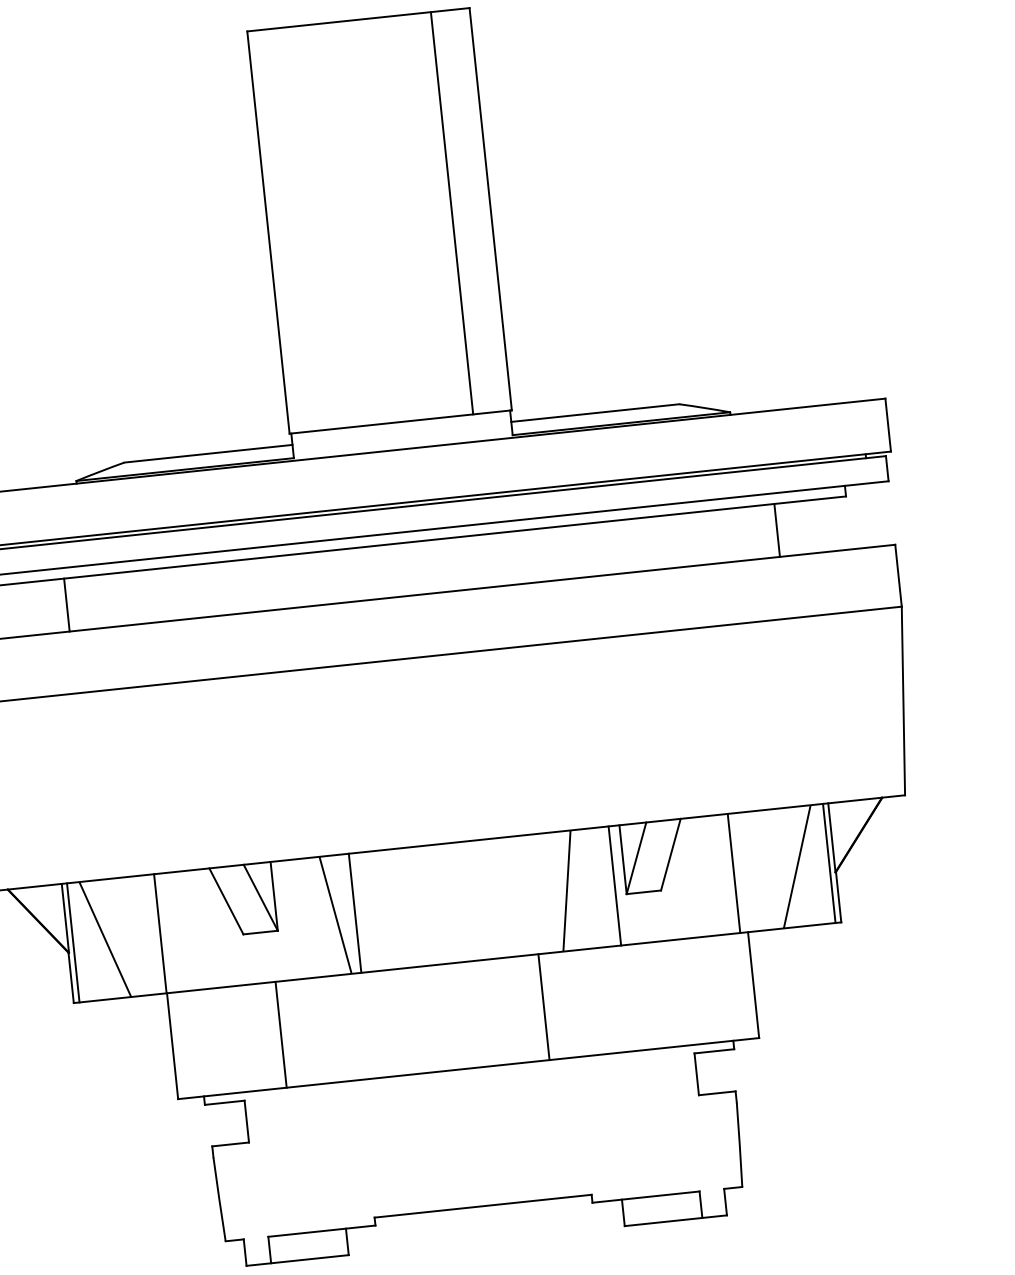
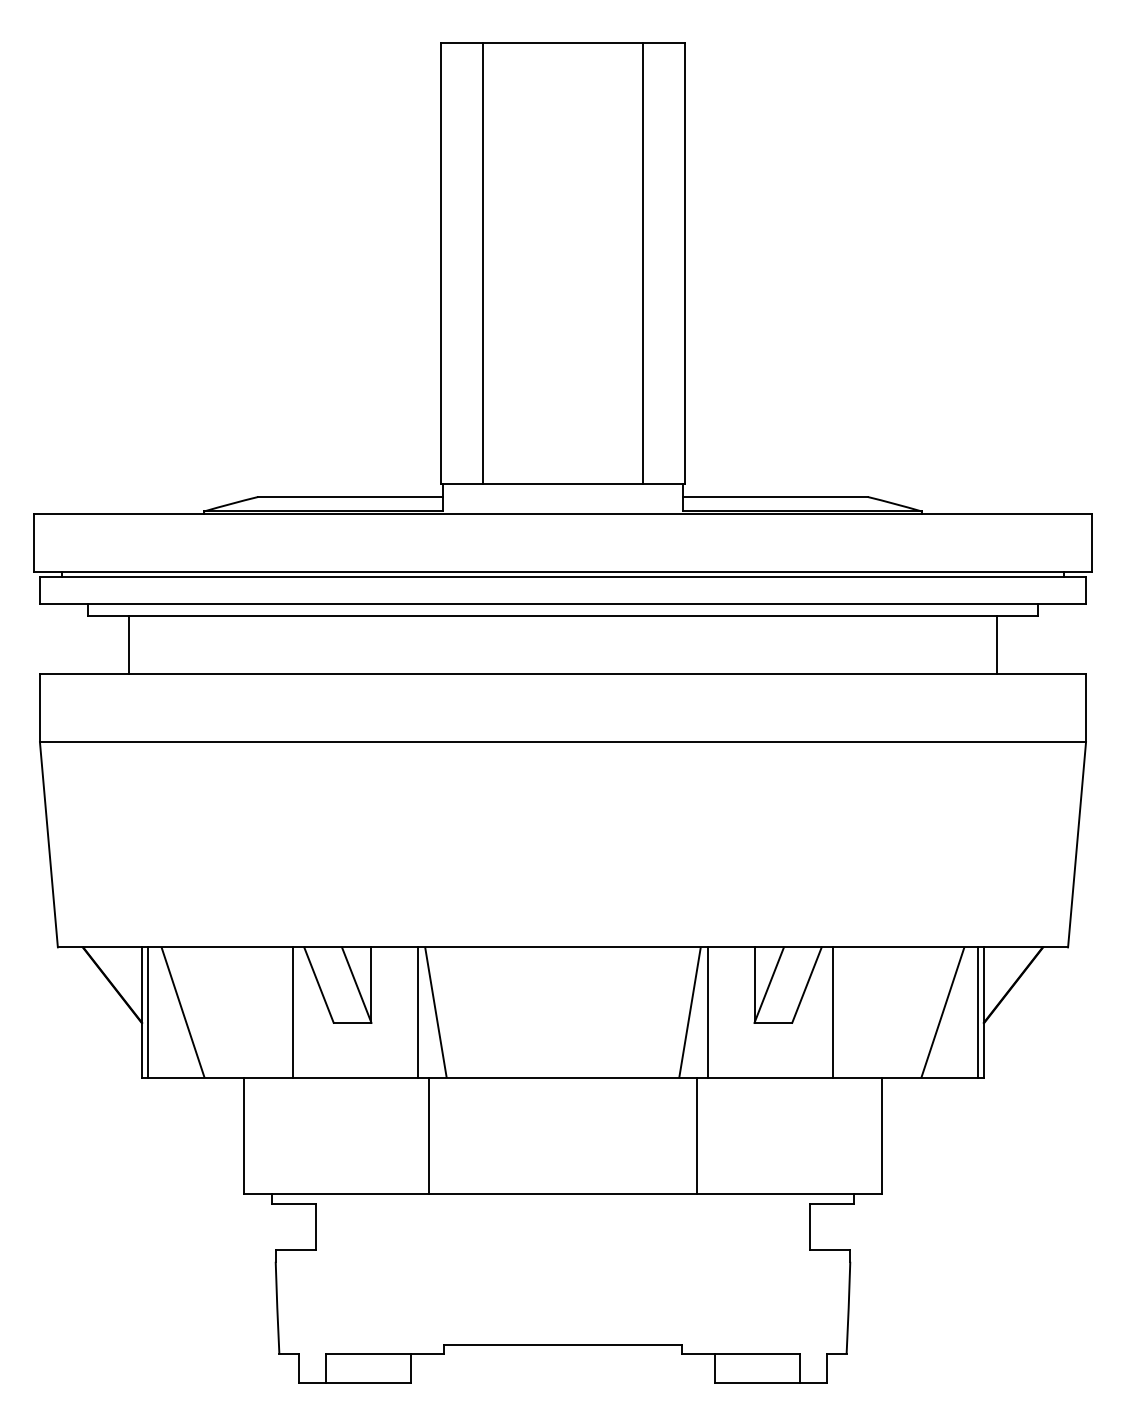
line: (307, 228) -> (483, 263), added
line: (777, 530) -> (997, 645), moved
line: (66, 605) -> (128, 645), moved
line: (734, 873) -> (833, 1012), moved
line: (614, 885) -> (707, 1012), moved
line: (355, 913) -> (418, 1012), moved
line: (160, 933) -> (292, 1012), moved
line: (543, 1007) -> (696, 1136), moved
line: (281, 1035) -> (429, 1136), moved

